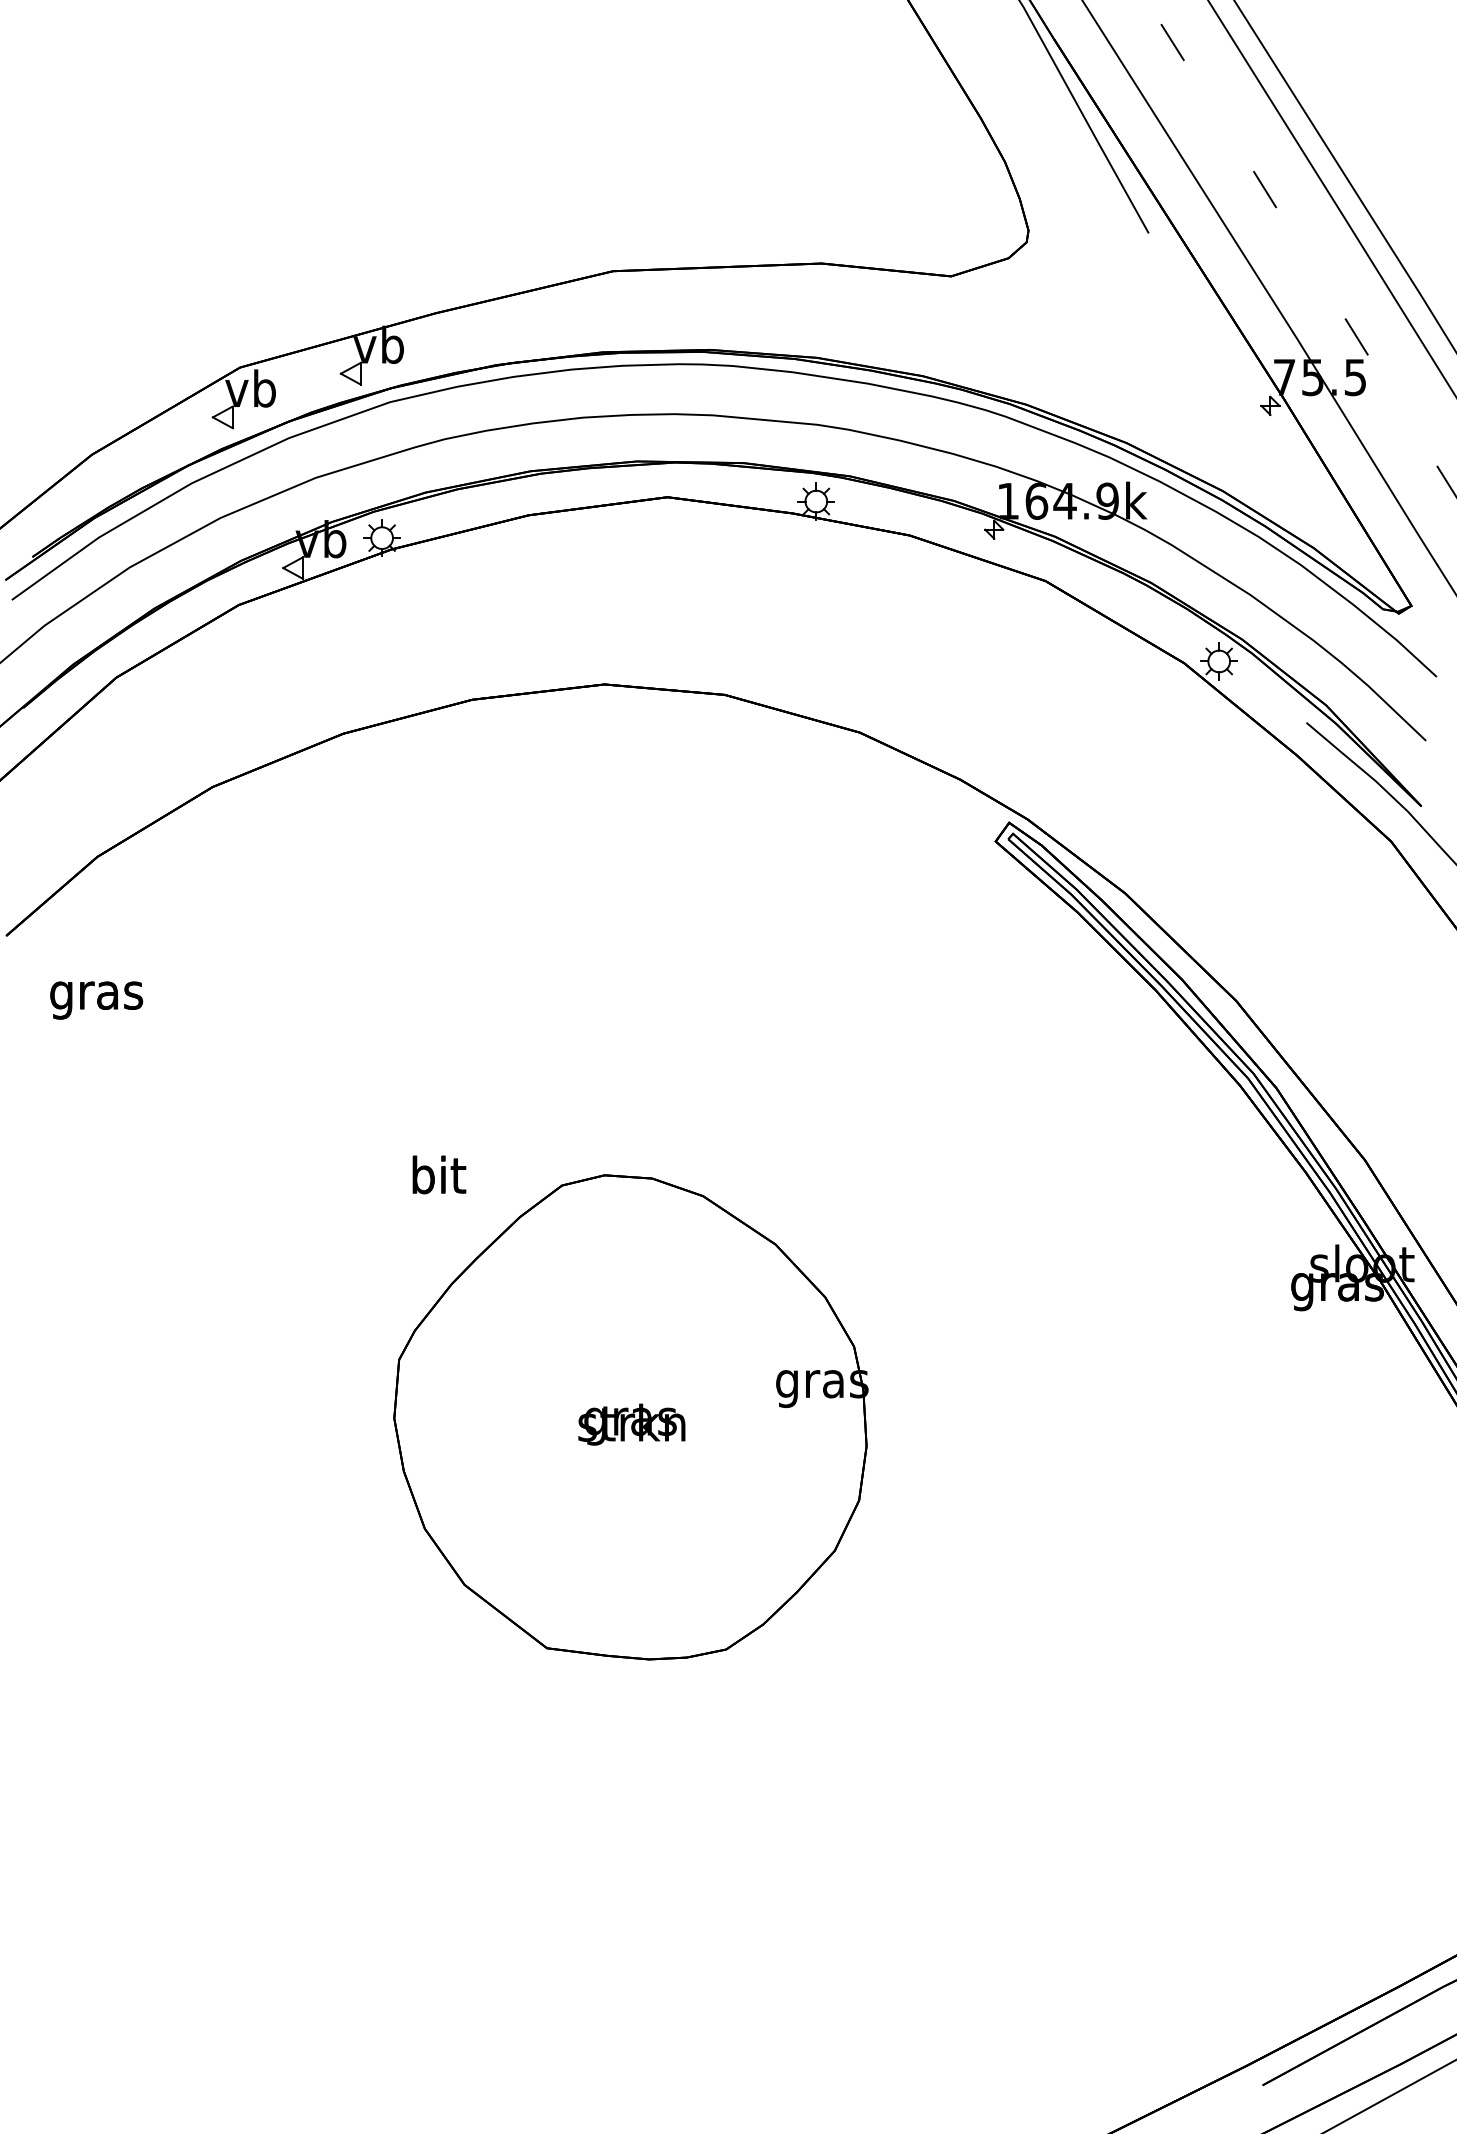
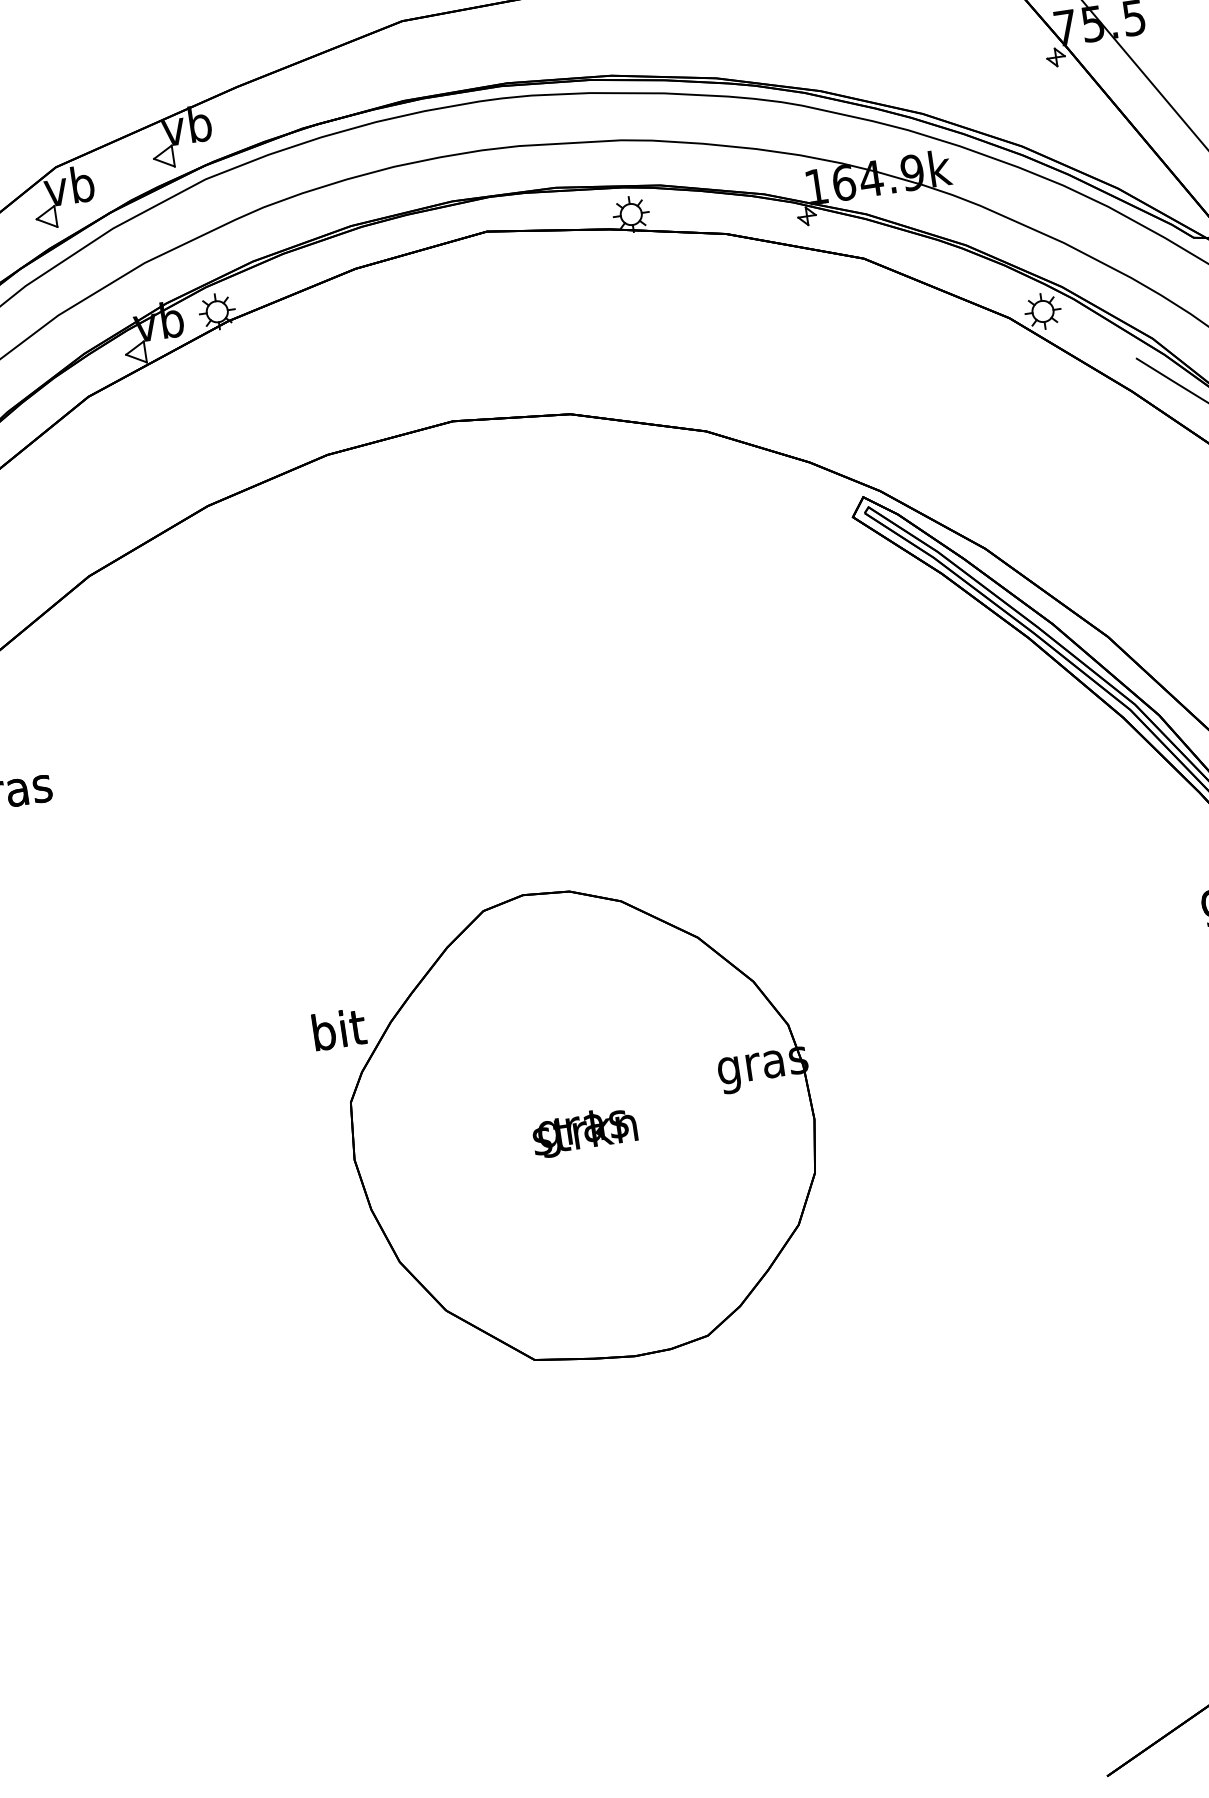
text: (439, 1174) -> (339, 1029), moved

